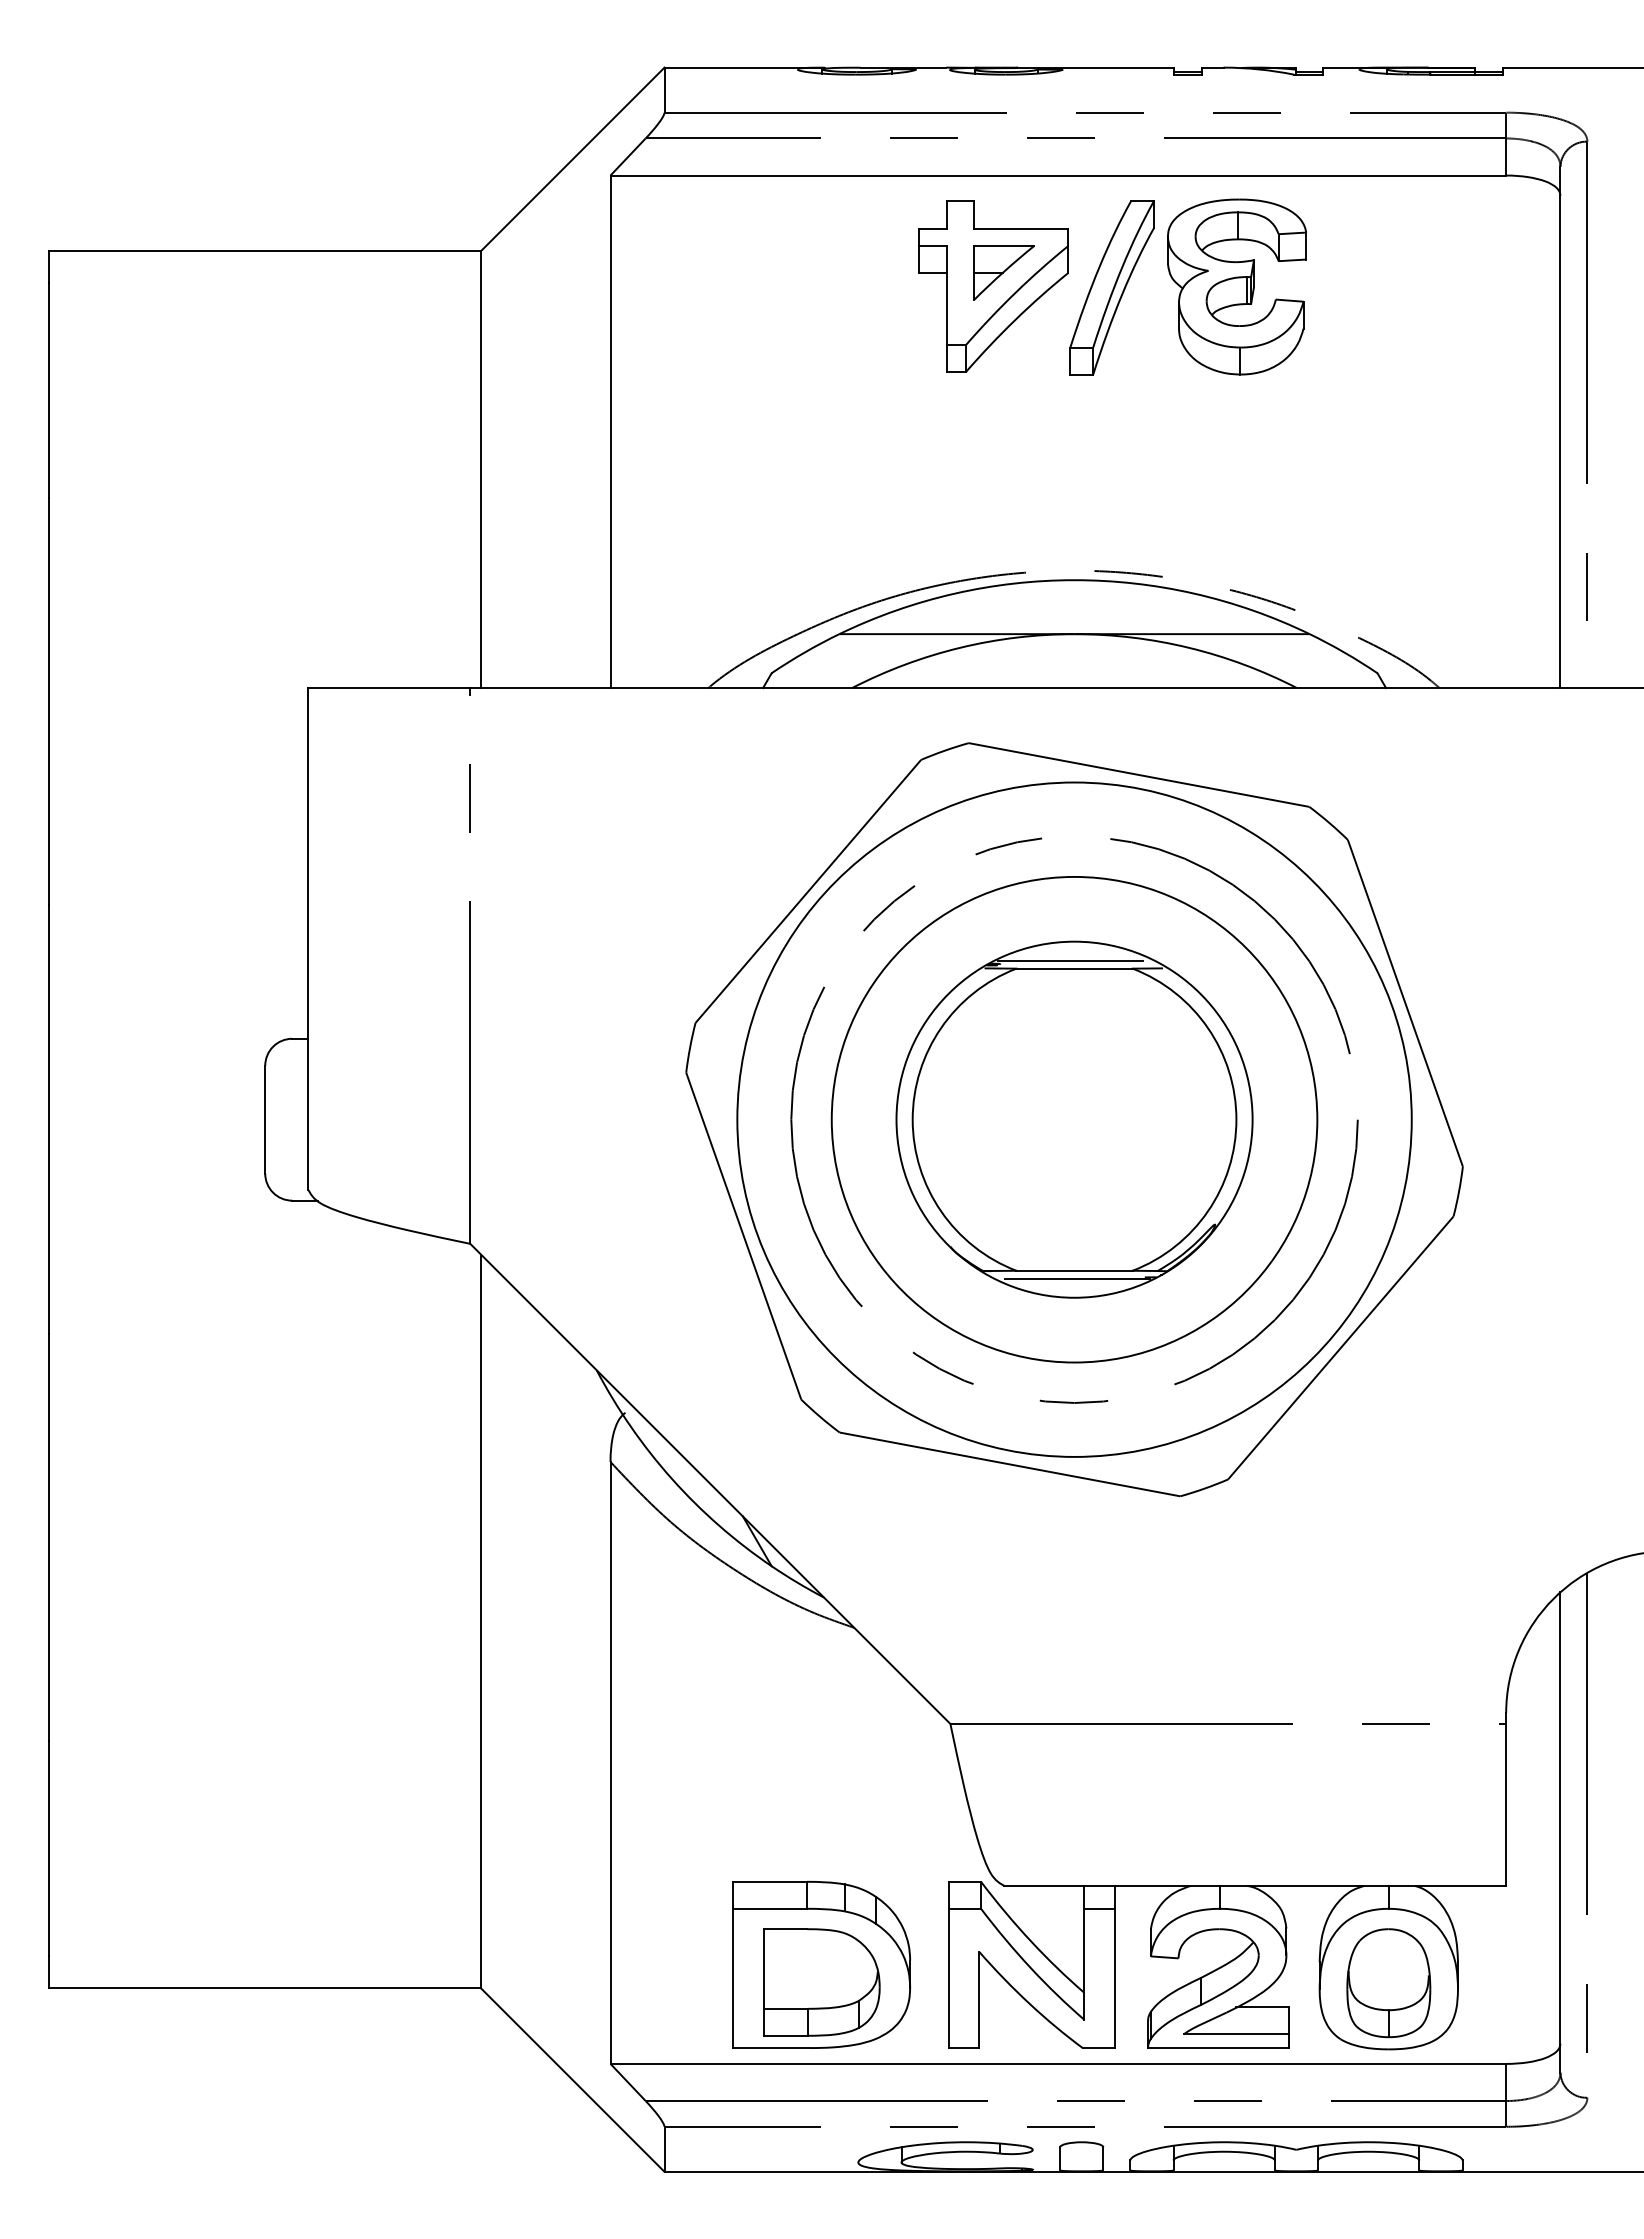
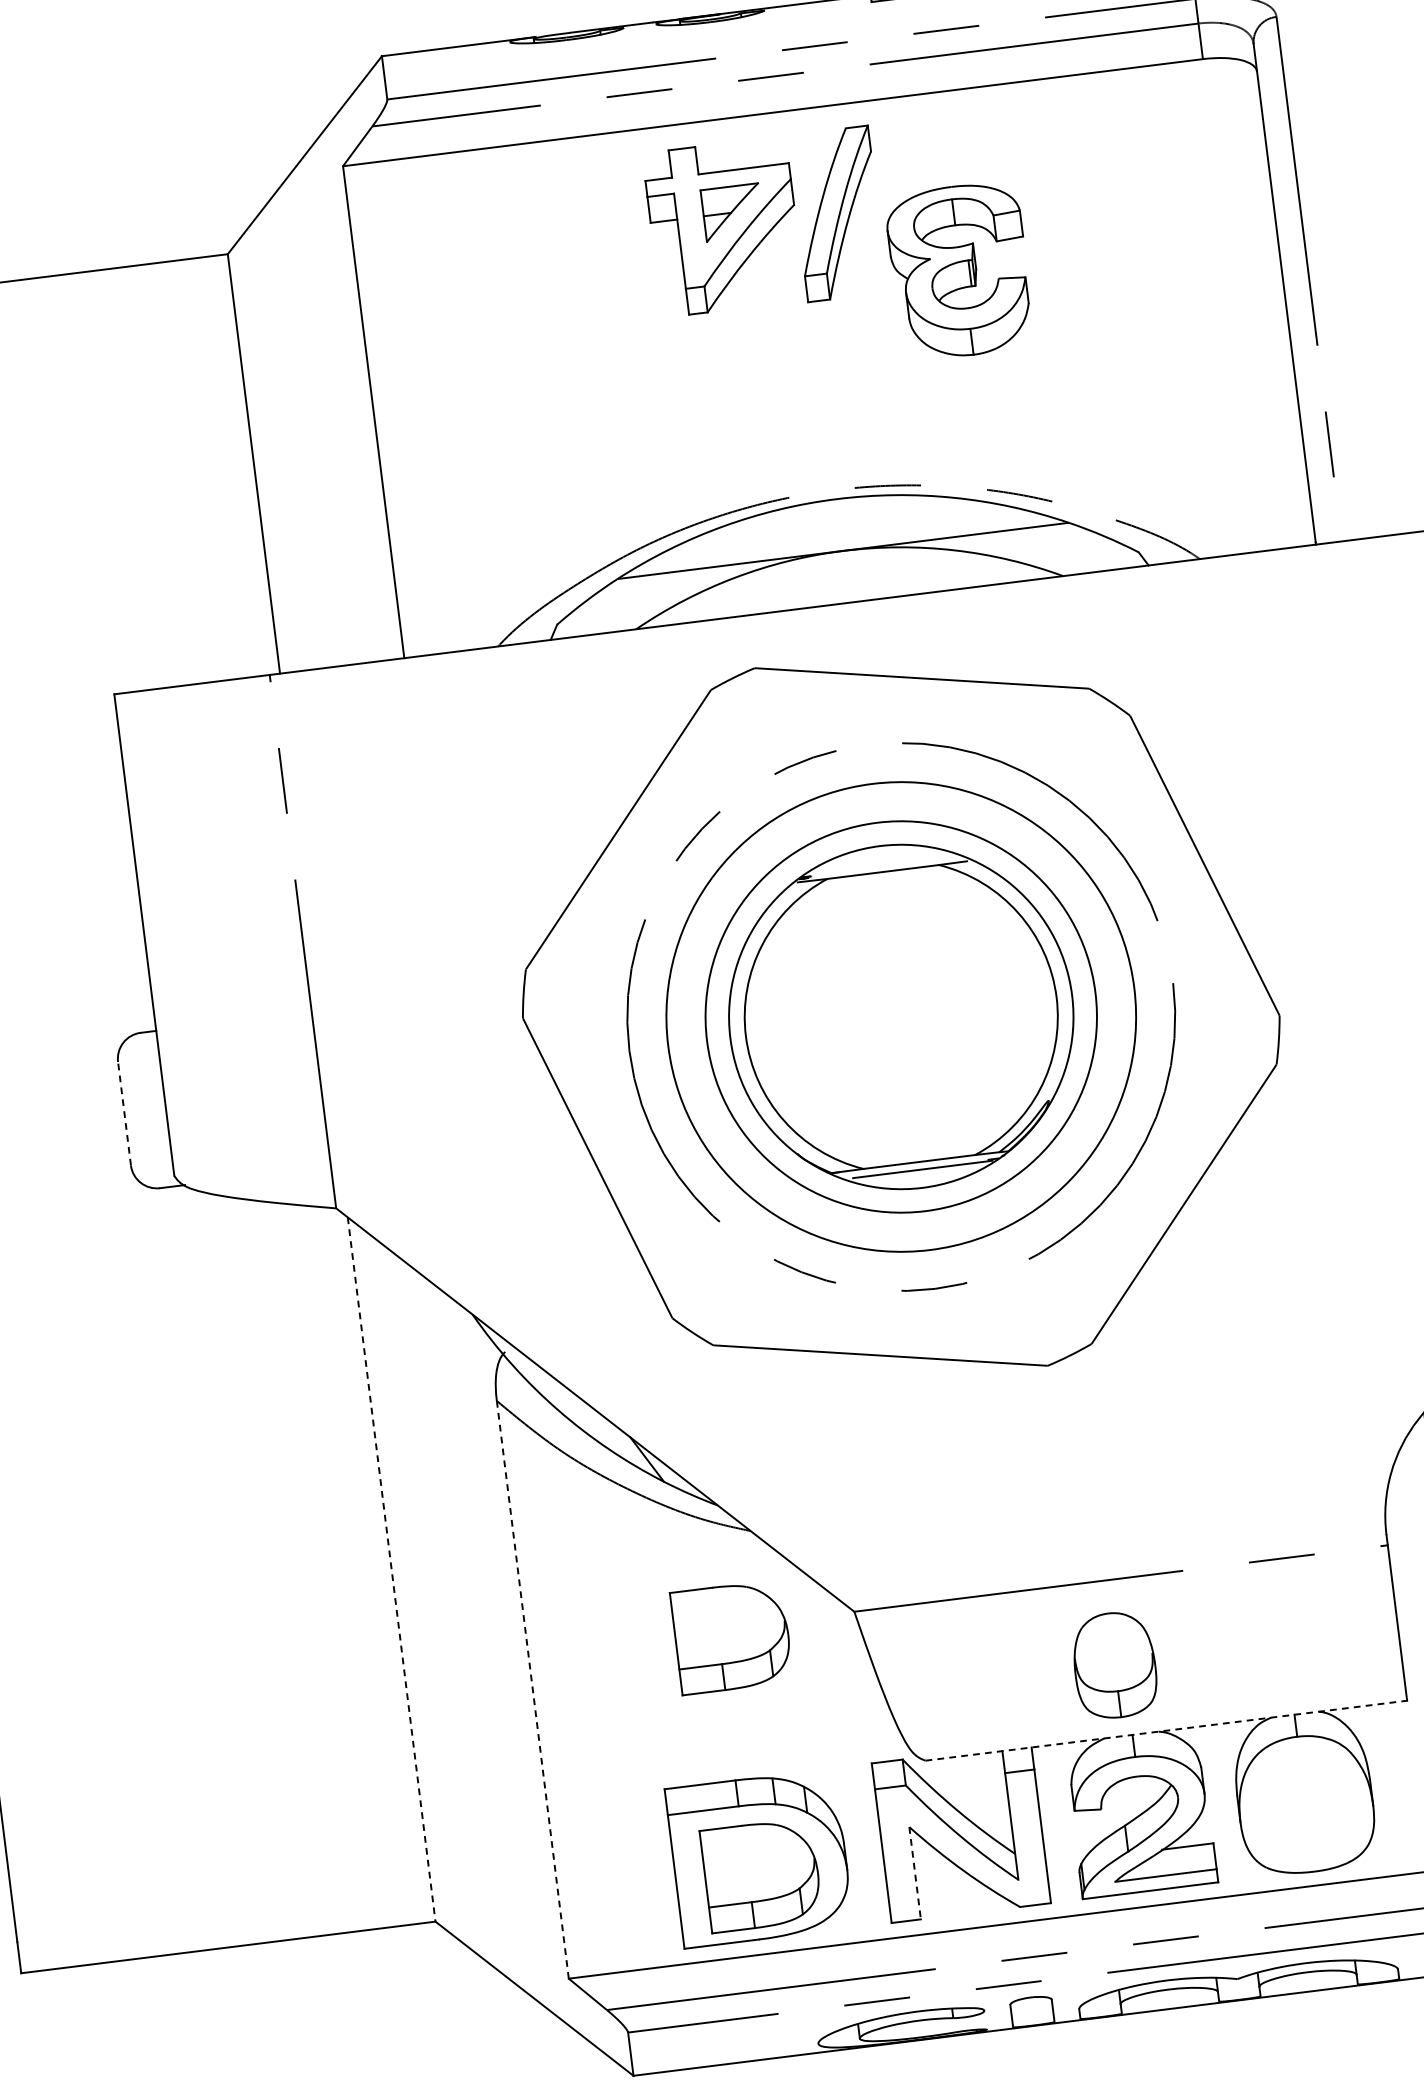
part: (1236, 286) -> (959, 270), moved
line: (1070, 960) -> (878, 864), removed
line: (265, 1119) -> (124, 1113), solid -> dashed
circle: (1074, 1119) -> (901, 1016), size x0.6
line: (481, 1621) -> (392, 1569), solid -> dashed
part: (821, 1734) -> (731, 1637), added
line: (610, 1762) -> (532, 1689), solid -> dashed
line: (1255, 1885) -> (1166, 1730), solid -> dashed
part: (1388, 1983) -> (1114, 1665), moved
line: (979, 2000) -> (915, 1873), solid -> dashed

